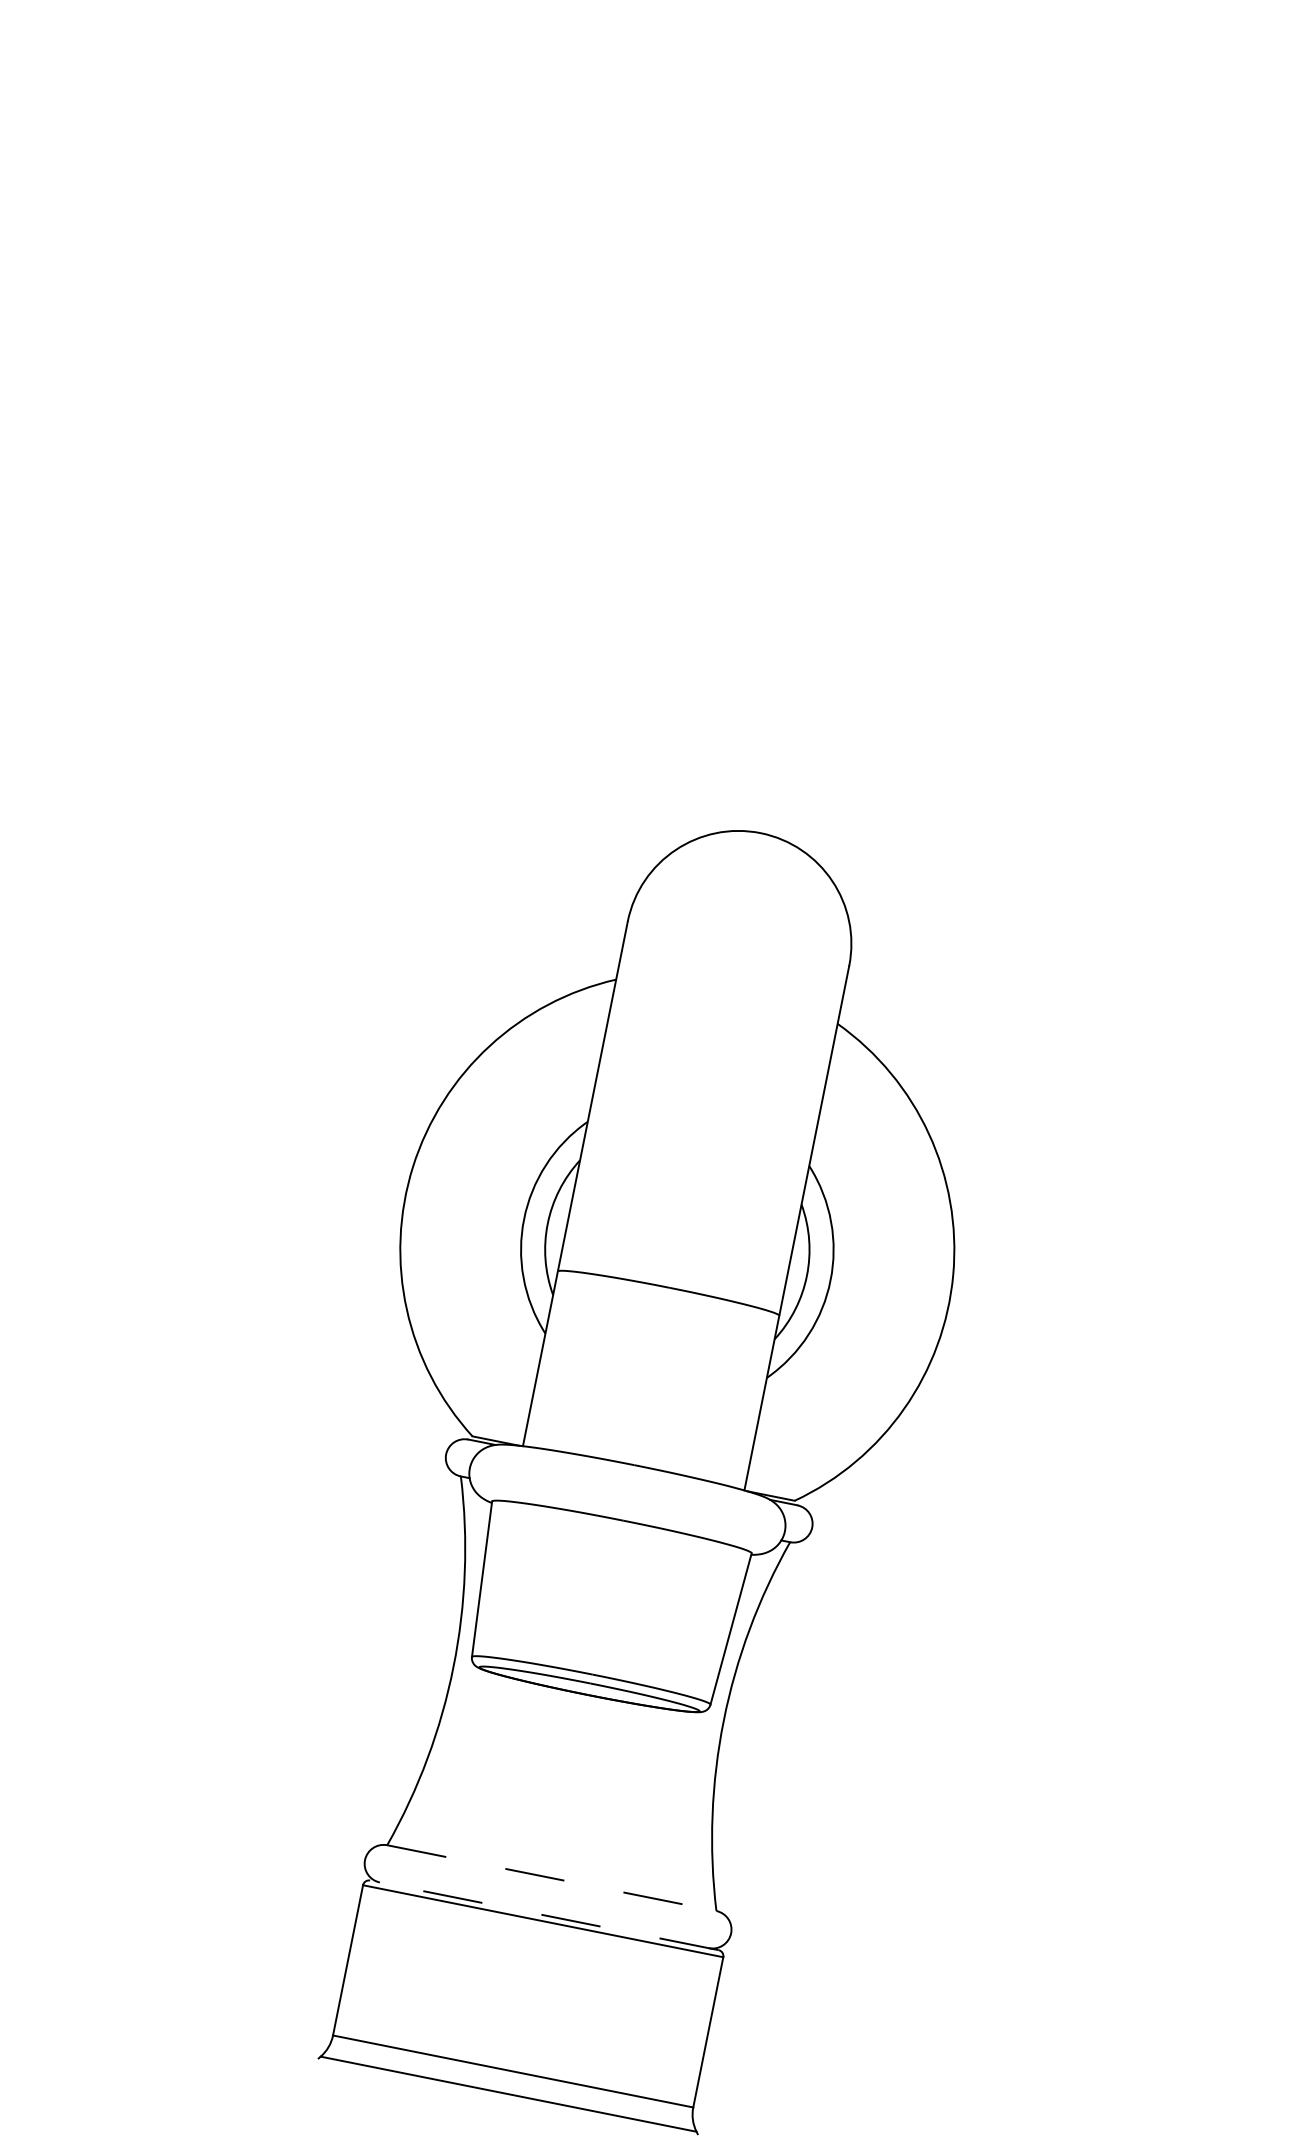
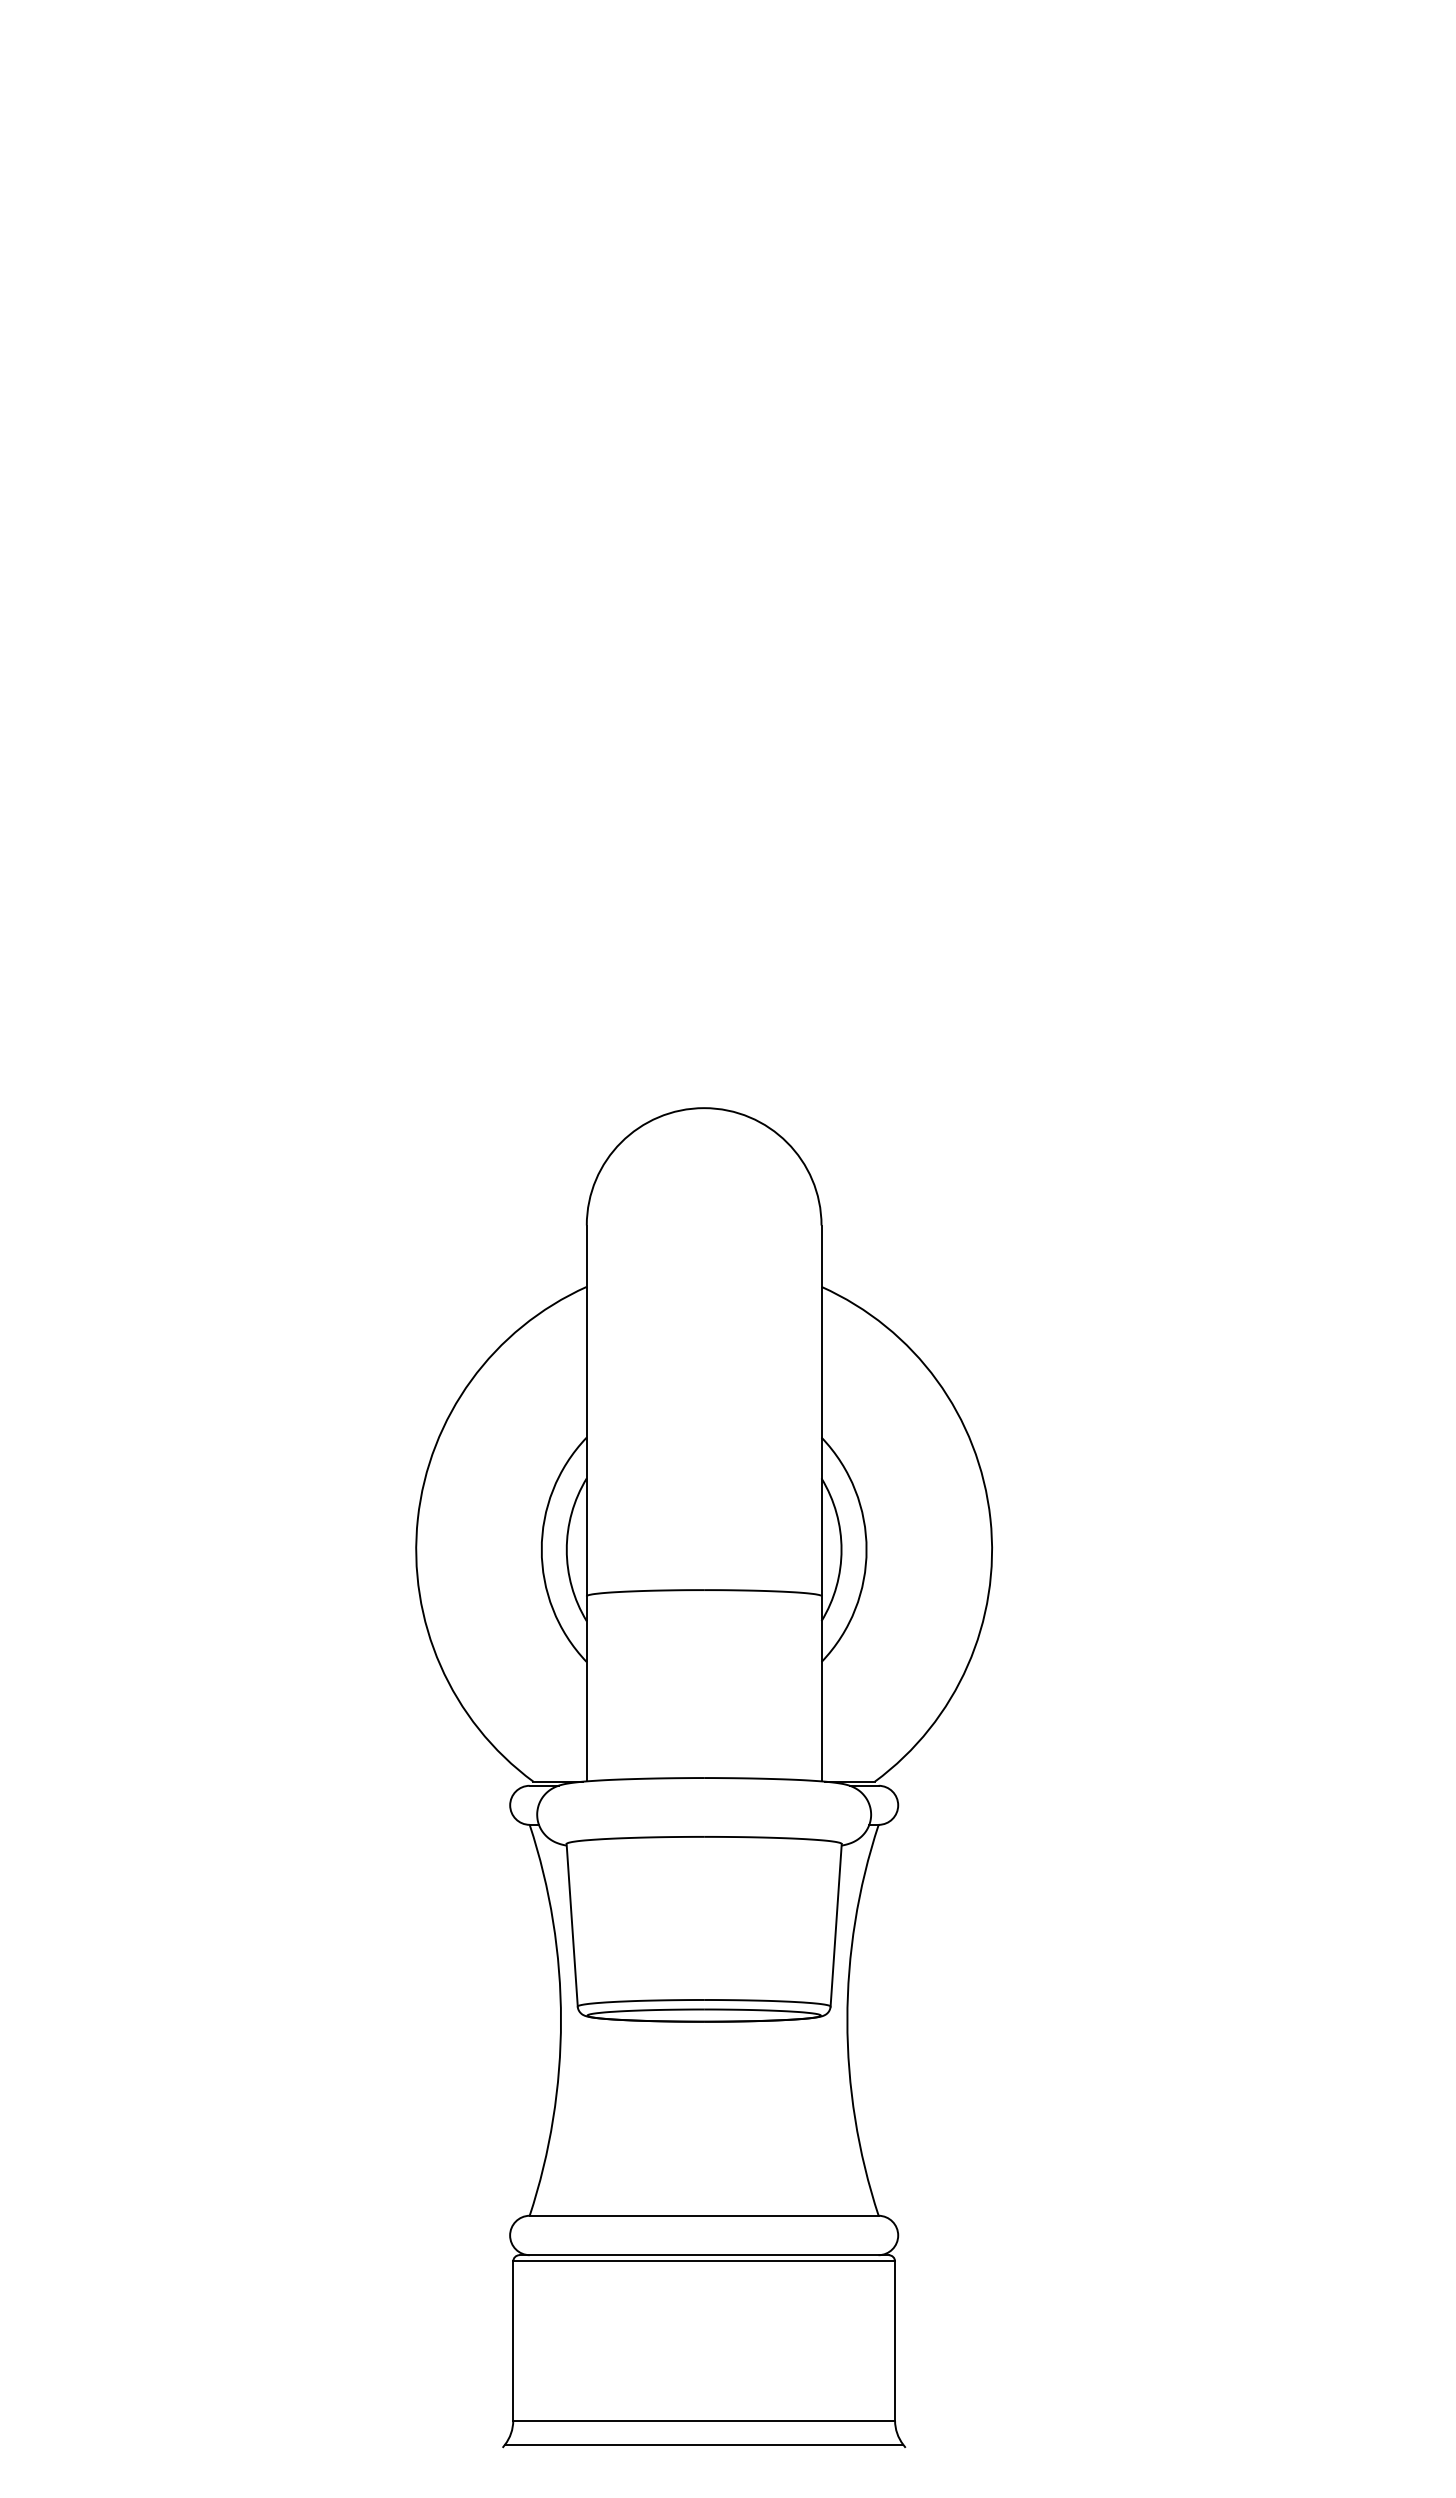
line: (552, 1877) -> (704, 2215), dashed -> solid
line: (544, 1915) -> (704, 2255), dashed -> solid

